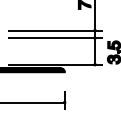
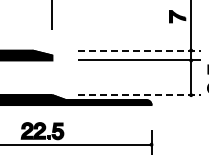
line: (55, 30) -> (139, 50), solid -> dashed
line: (55, 64) -> (139, 95), solid -> dashed

